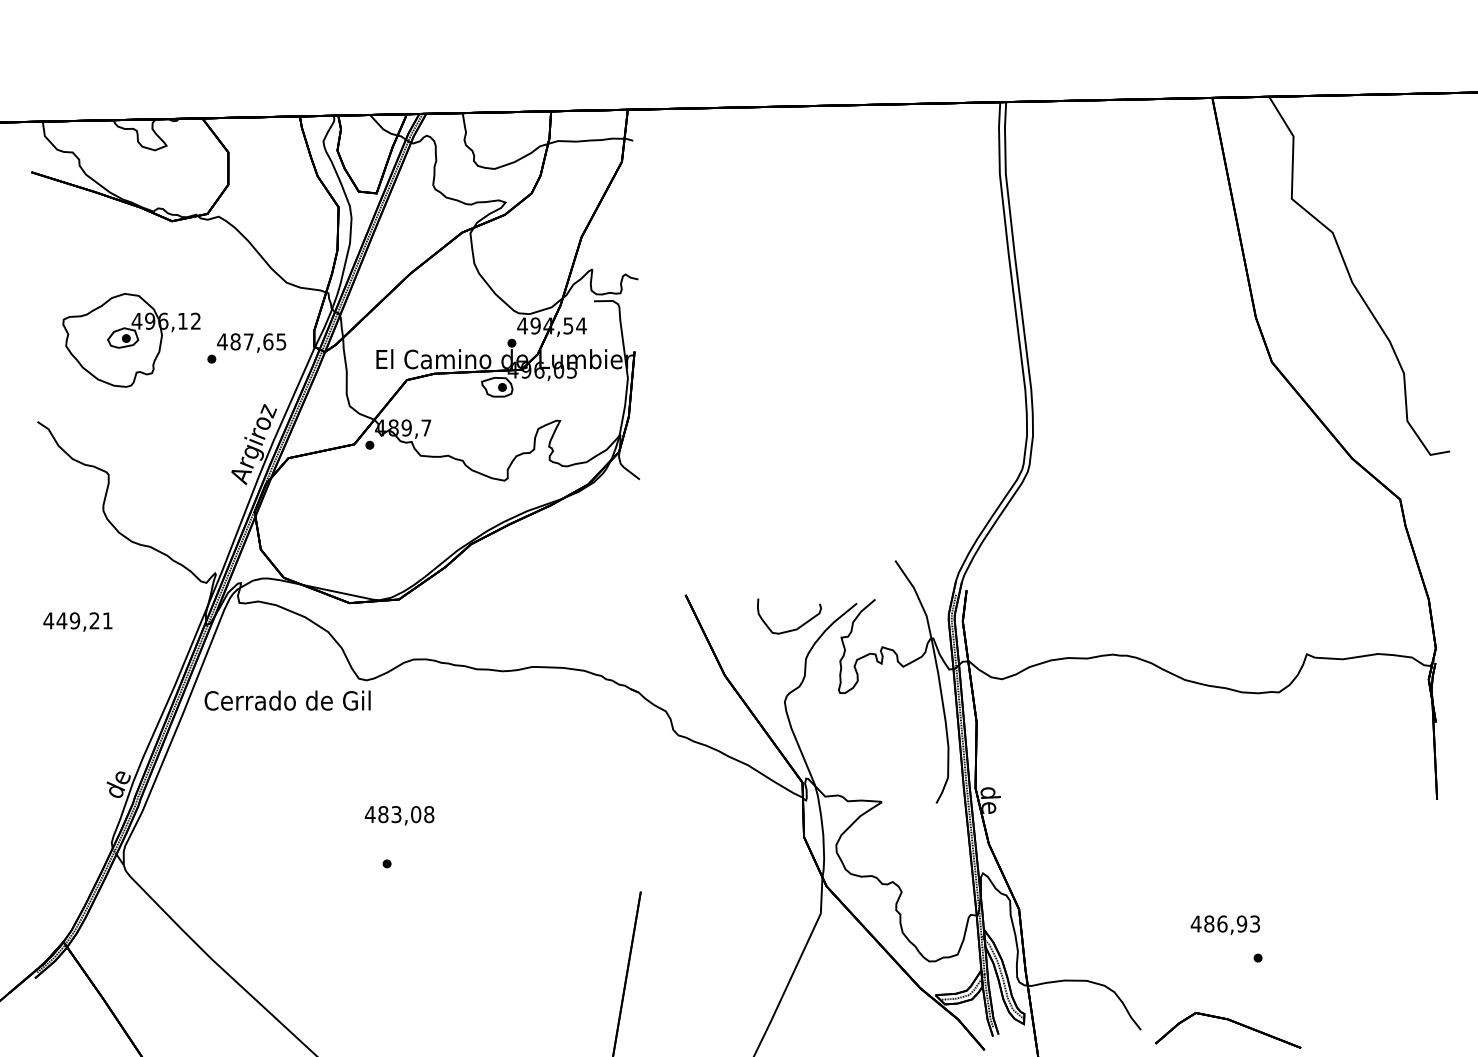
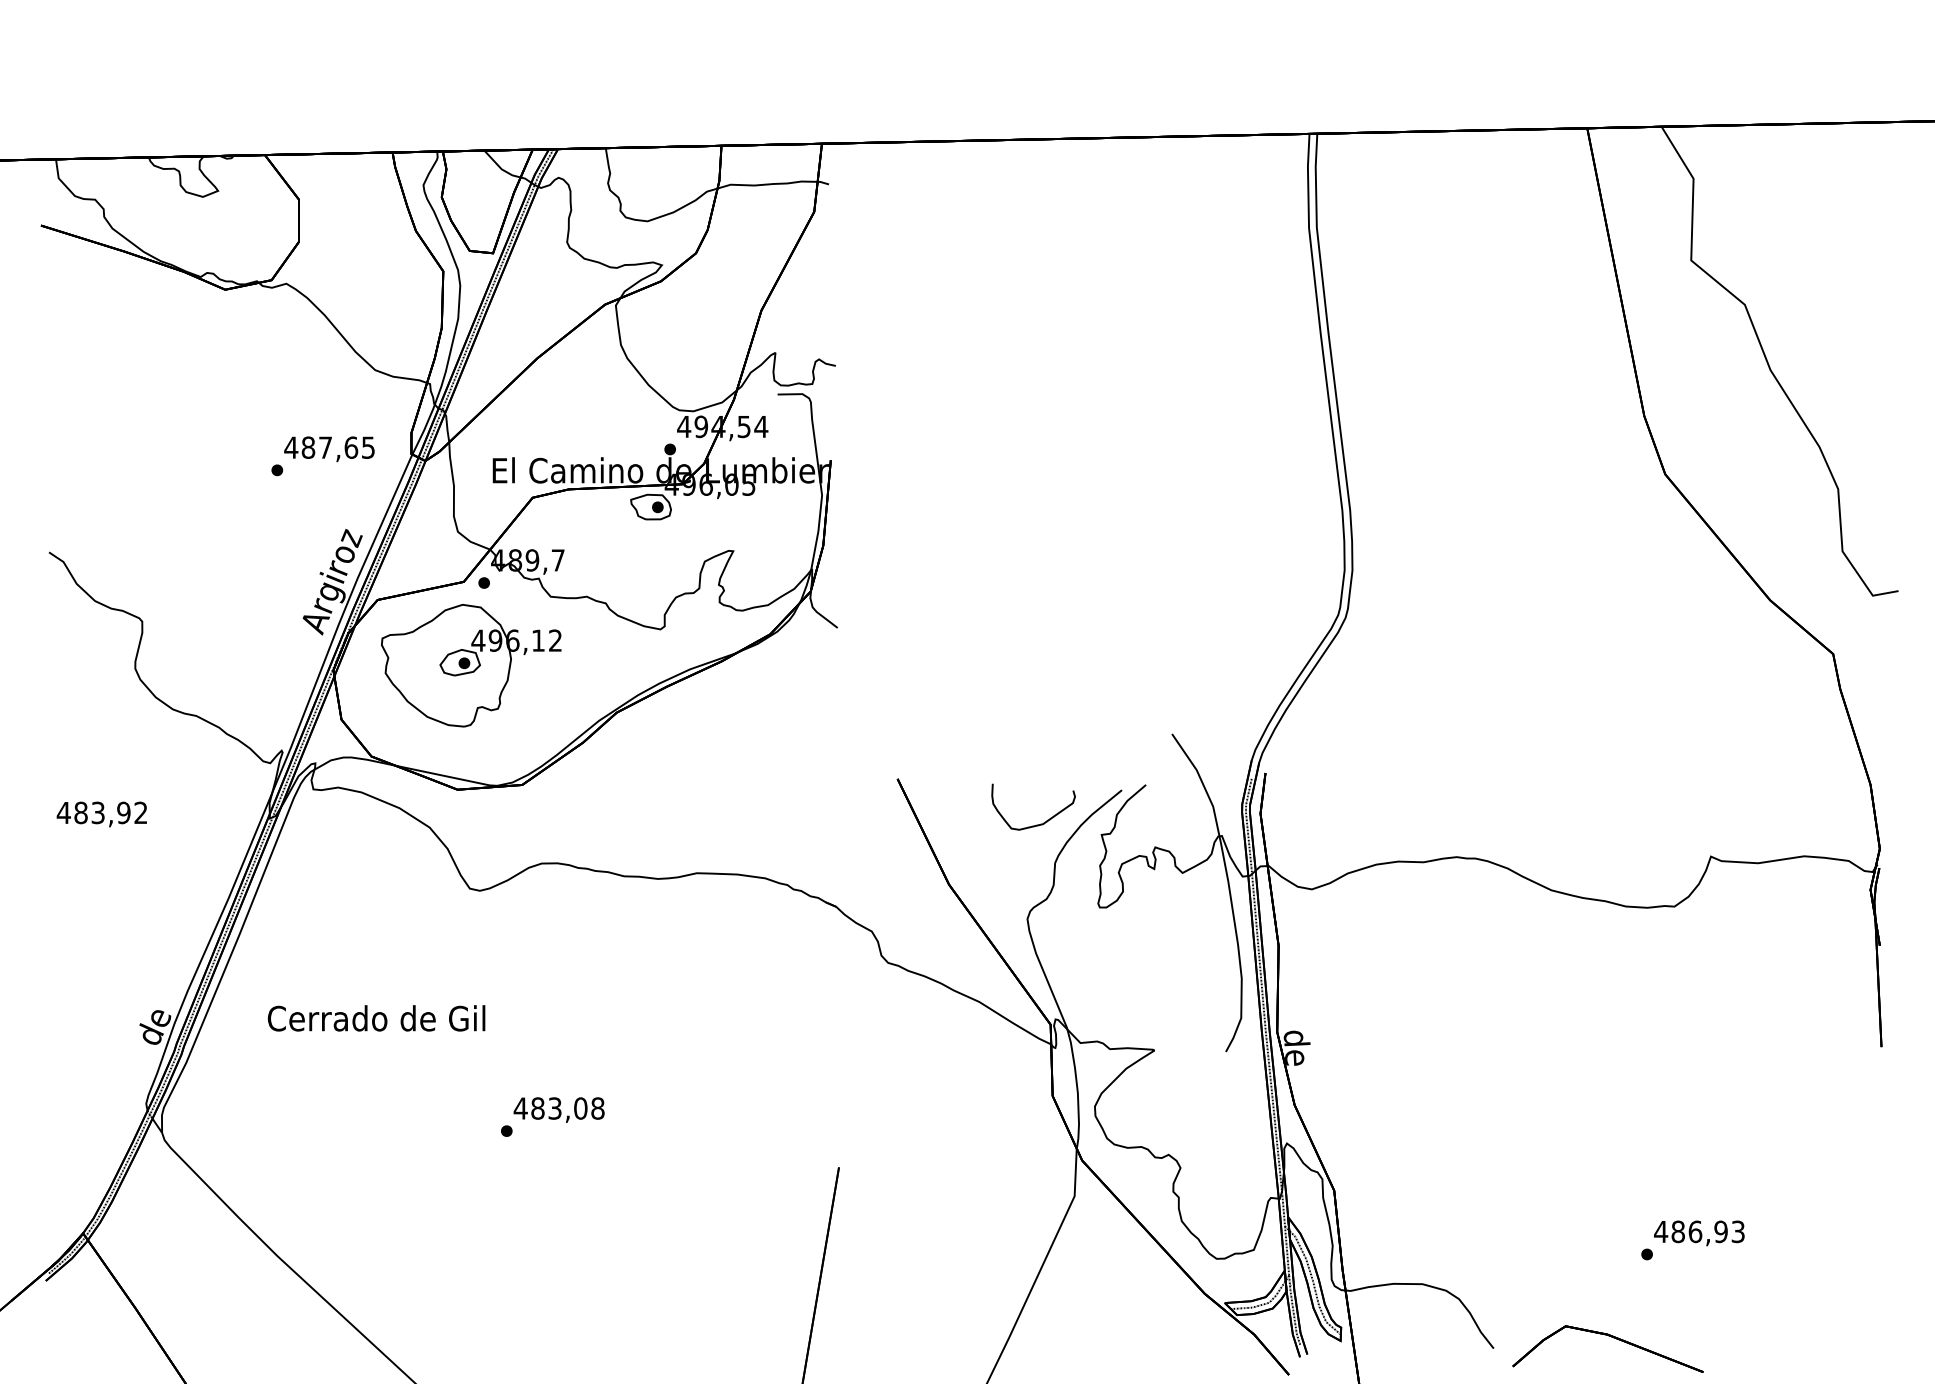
part: (131, 340) -> (471, 665), moved
text: (84, 620) -> (110, 812), 449,21 -> 483,92
text: (287, 700) -> (376, 1018), moved
text: (399, 815) -> (558, 1109), moved
text: (1225, 925) -> (1699, 1233), moved

